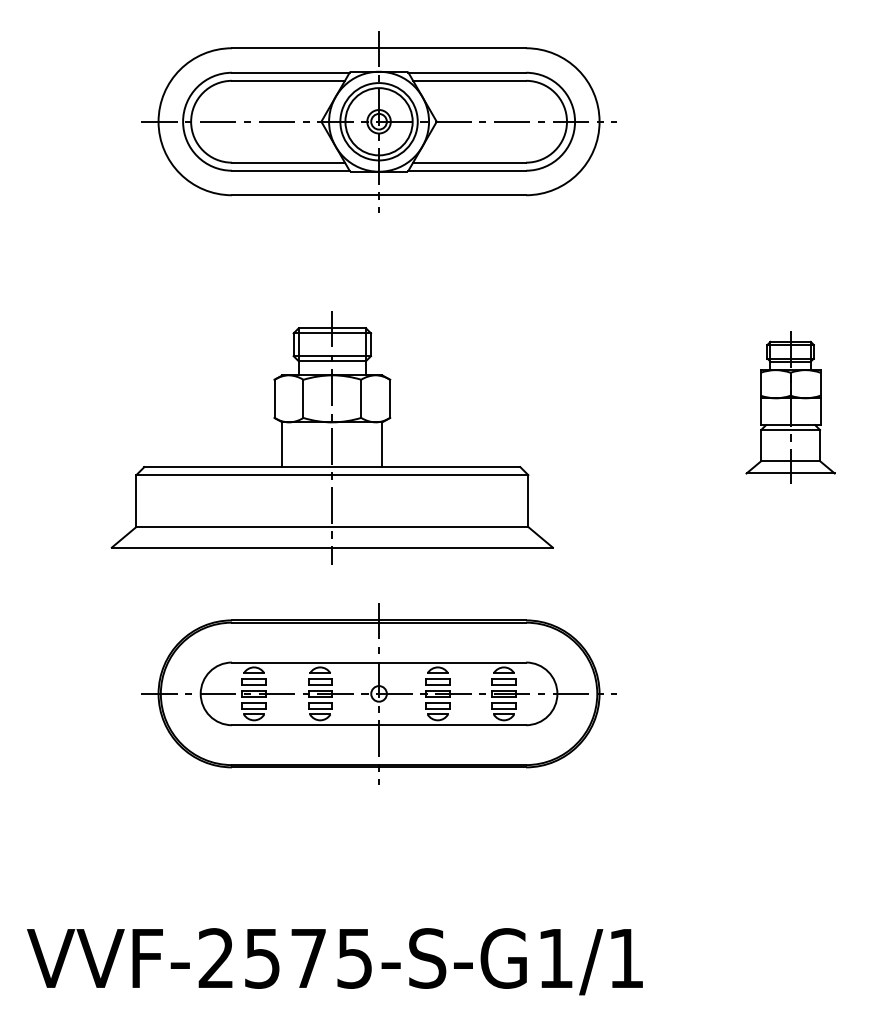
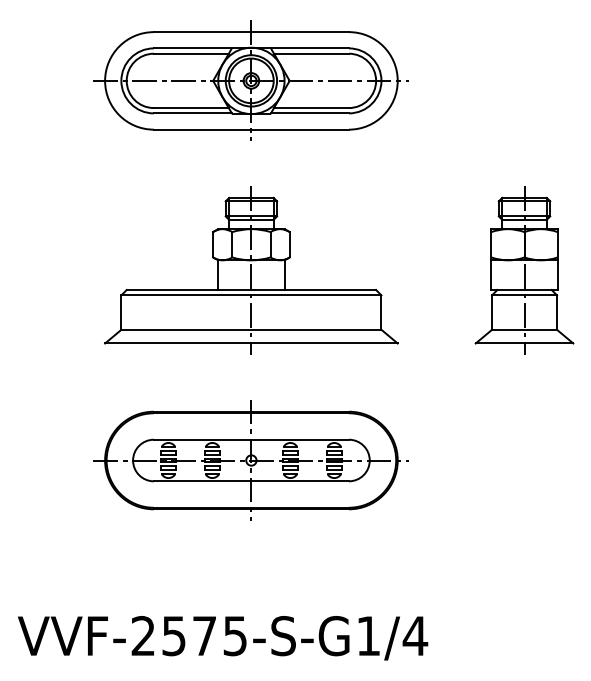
part: (790, 407) -> (524, 270), size x1.67
part: (332, 437) -> (251, 270), moved
text: (626, 957) -> (415, 635), VVF-2575-S-G1/1 -> VVF-2575-S-G1/4

